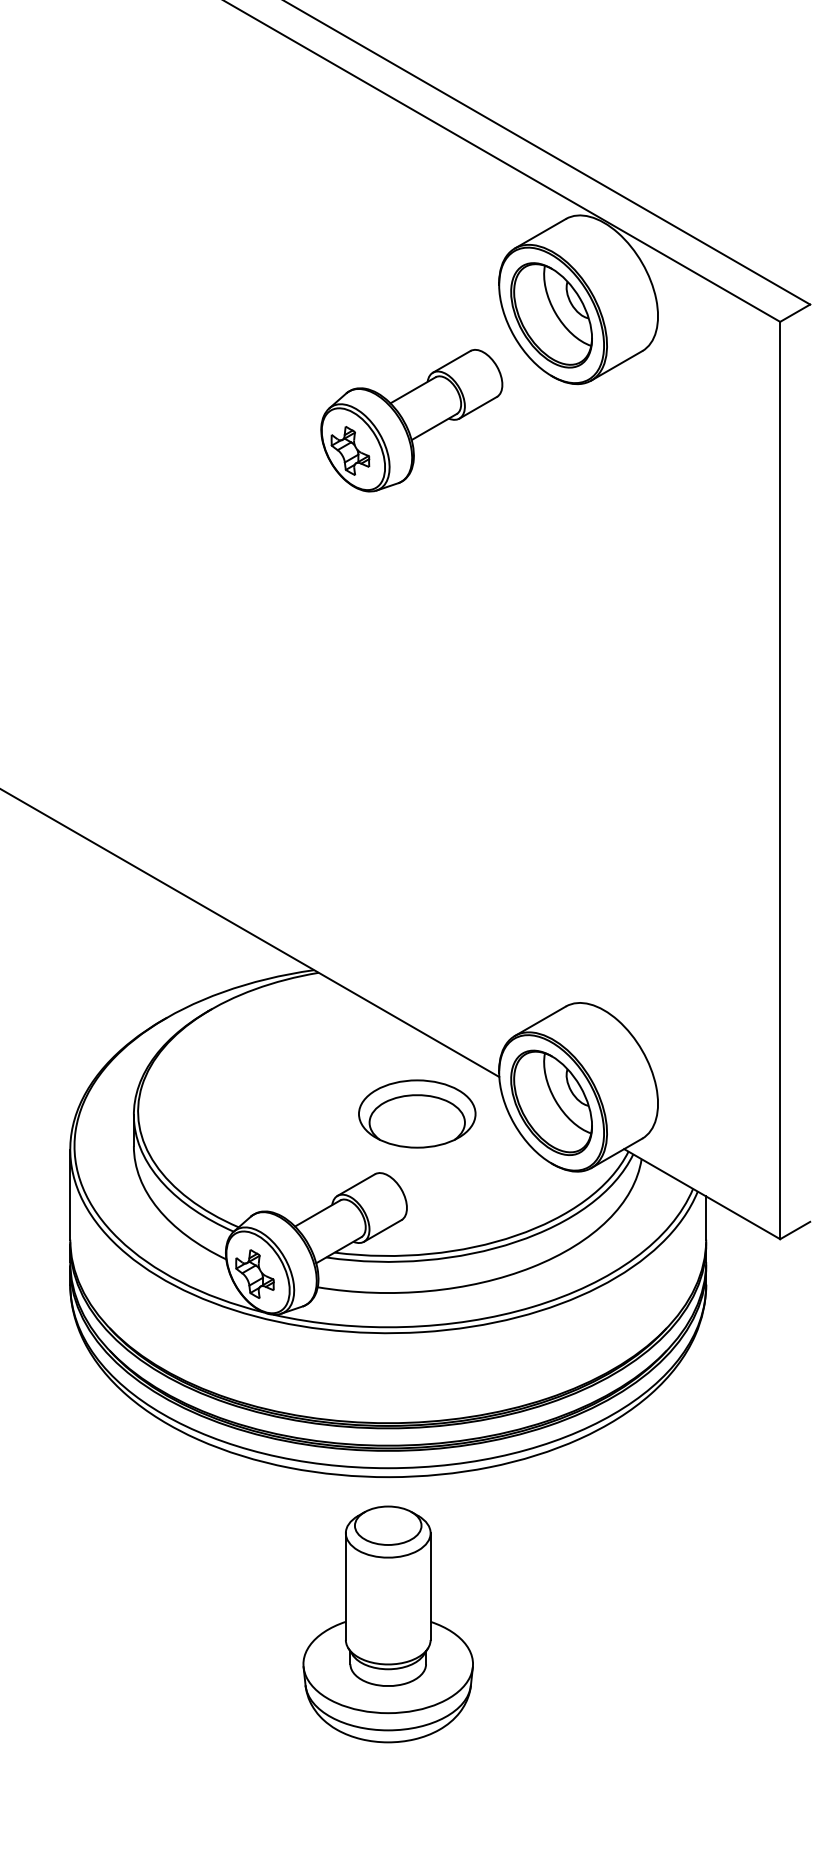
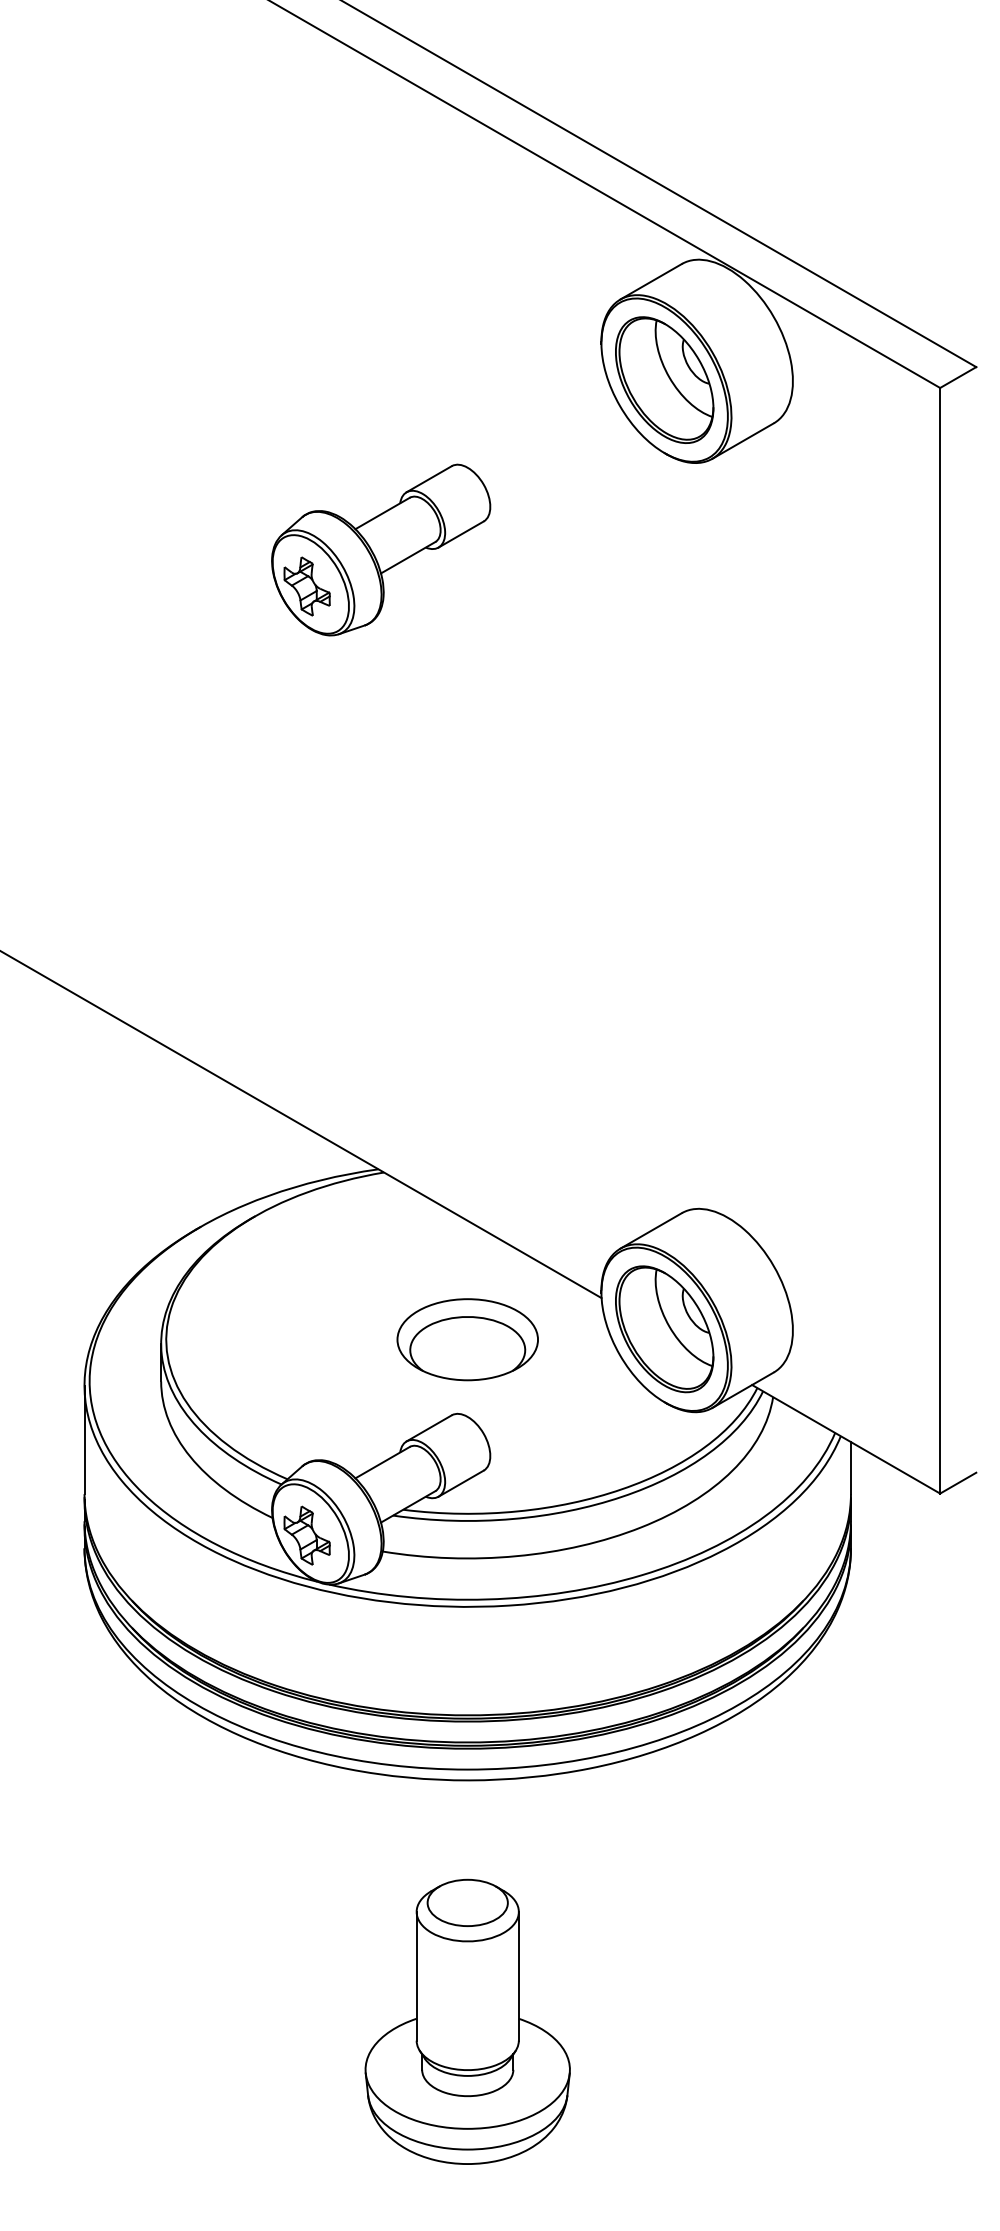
part: (412, 420) -> (381, 549), moved
part: (417, 1113) -> (467, 1339), moved
part: (388, 1624) -> (467, 2021), moved

